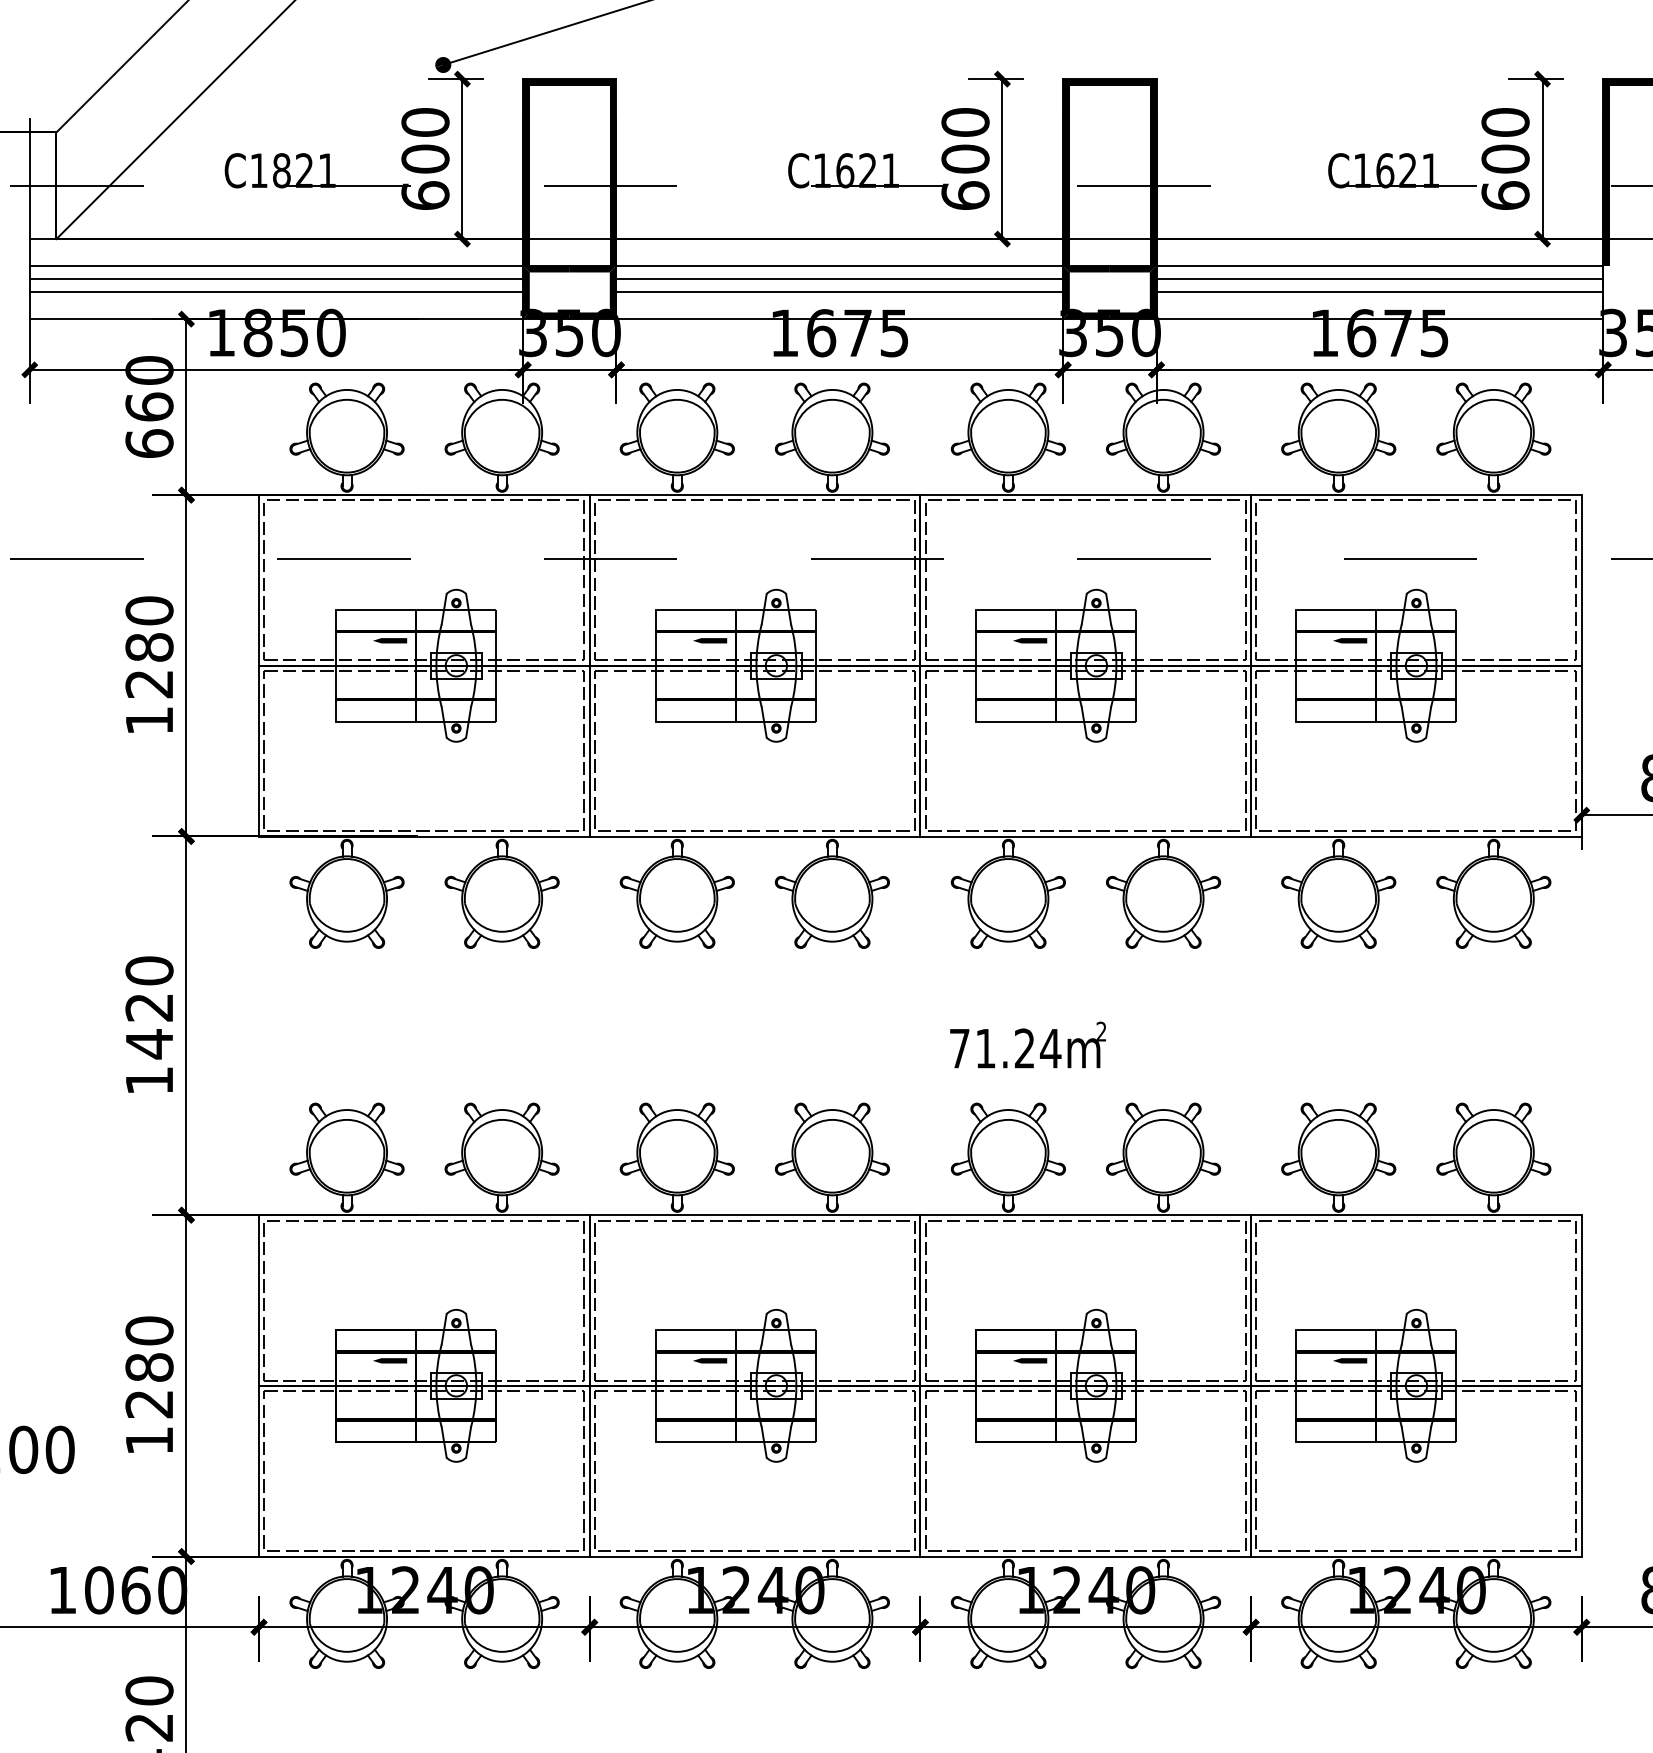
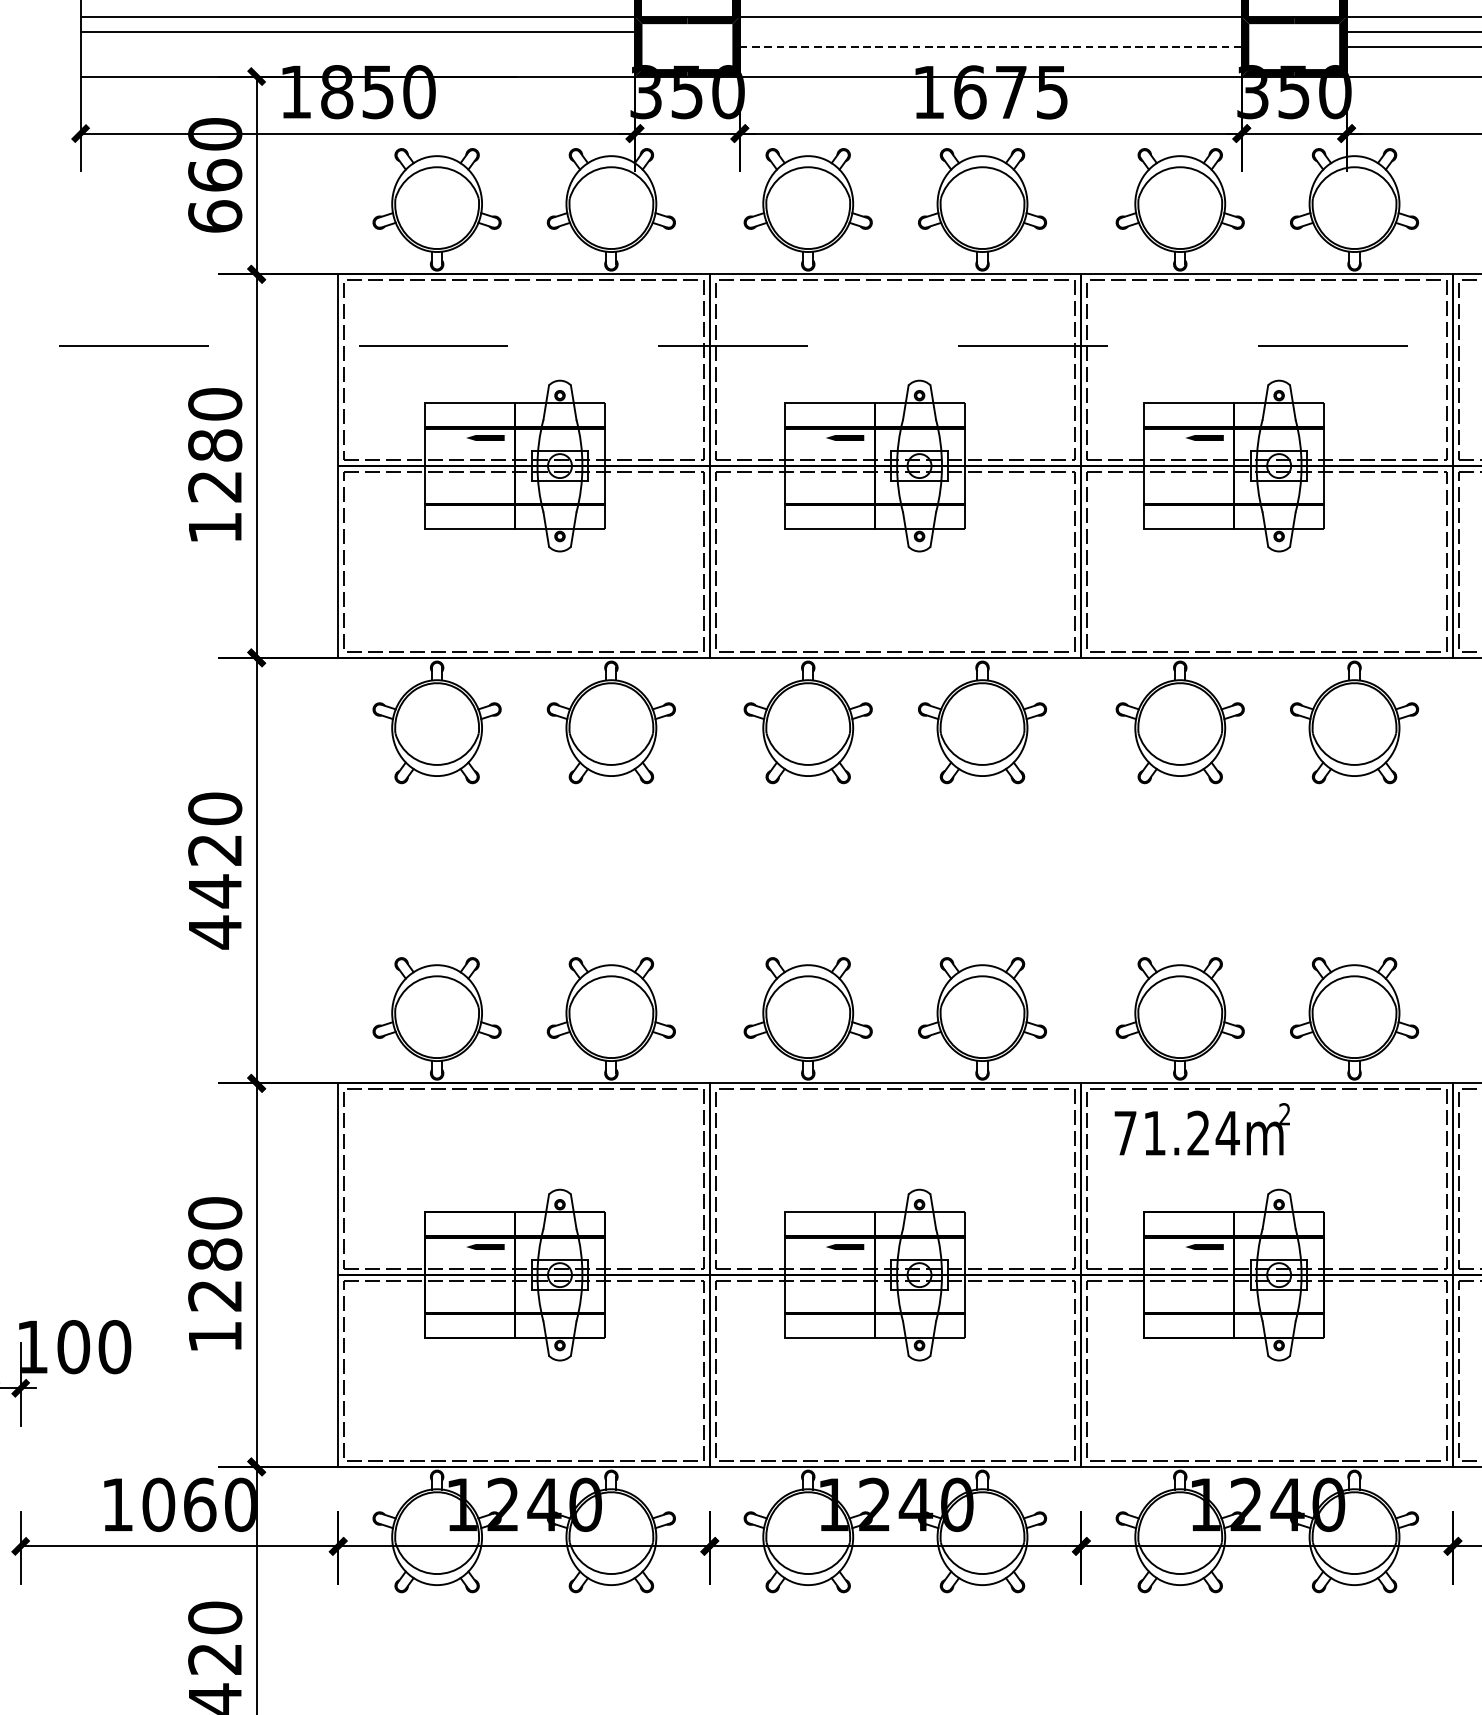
line: (839, 279) -> (990, 32), removed
line: (276, 292) -> (357, 46), removed
line: (839, 292) -> (990, 46), solid -> dashed
text: (1027, 1044) -> (1201, 1128), moved
text: (149, 1080) -> (215, 932), 1420 -> 4420

